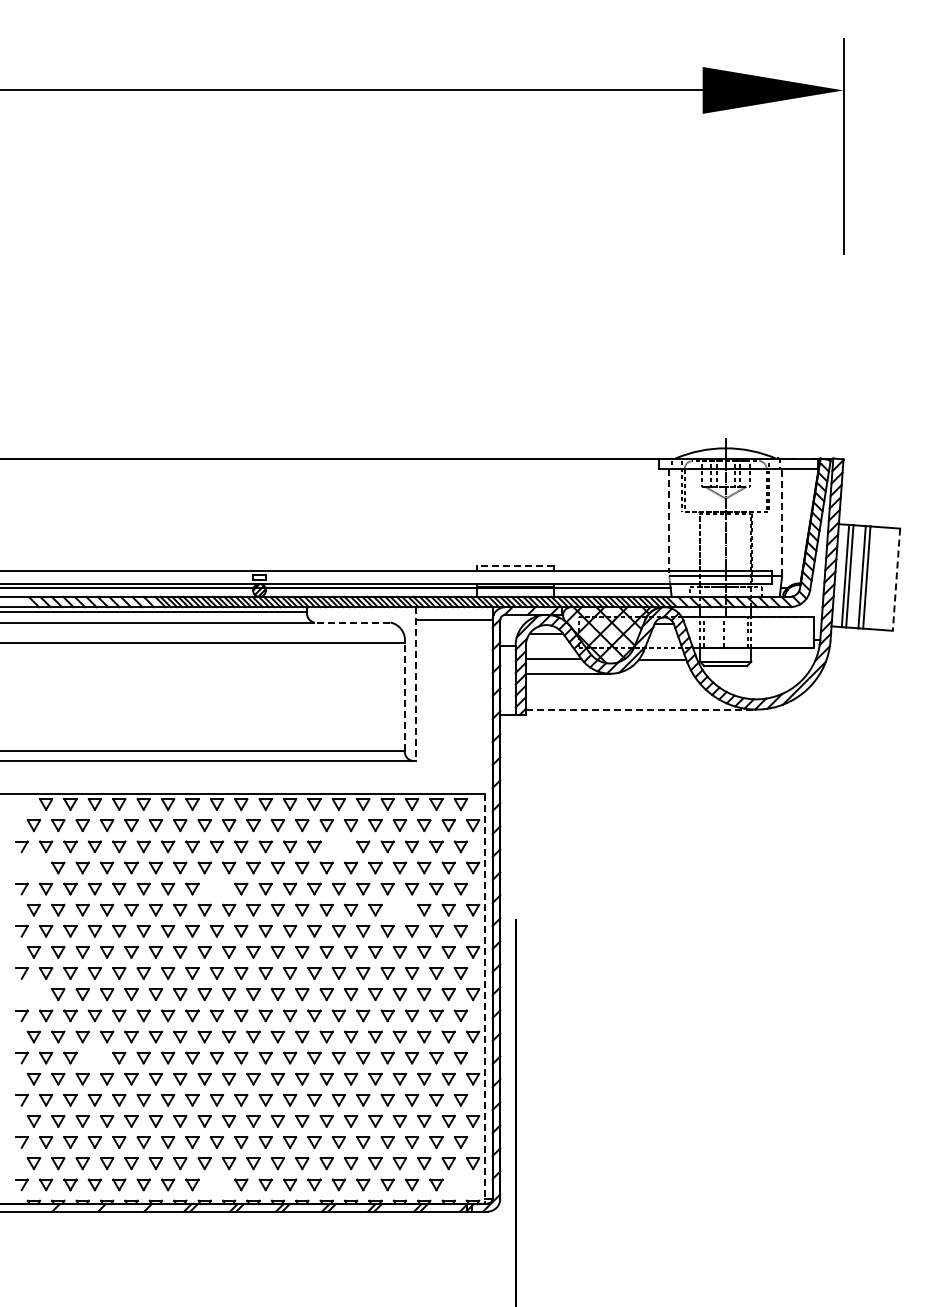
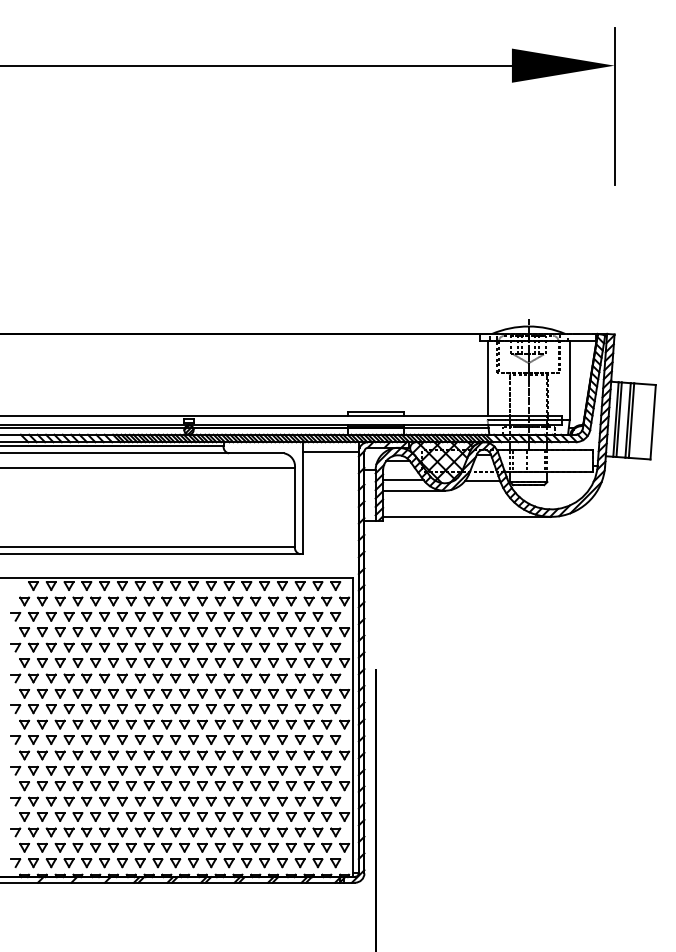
line: (669, 520) -> (487, 379), dashed -> solid
line: (782, 522) -> (570, 380), dashed -> solid
line: (515, 566) -> (375, 412), dashed -> solid
line: (896, 580) -> (653, 422), dashed -> solid
line: (351, 622) -> (256, 453), dashed -> solid
line: (415, 683) -> (302, 497), dashed -> solid
line: (404, 696) -> (294, 507), dashed -> solid
line: (641, 709) -> (467, 516), dashed -> solid
part: (338, 846) -> (246, 616), added
part: (33, 867) -> (24, 631), added
part: (216, 888) -> (157, 647), added
part: (399, 909) -> (290, 662), added
part: (33, 994) -> (24, 724), added
line: (484, 999) -> (352, 728), dashed -> solid
part: (94, 1057) -> (68, 770), added
part: (216, 1184) -> (157, 862), added
part: (460, 1184) -> (335, 862), added

